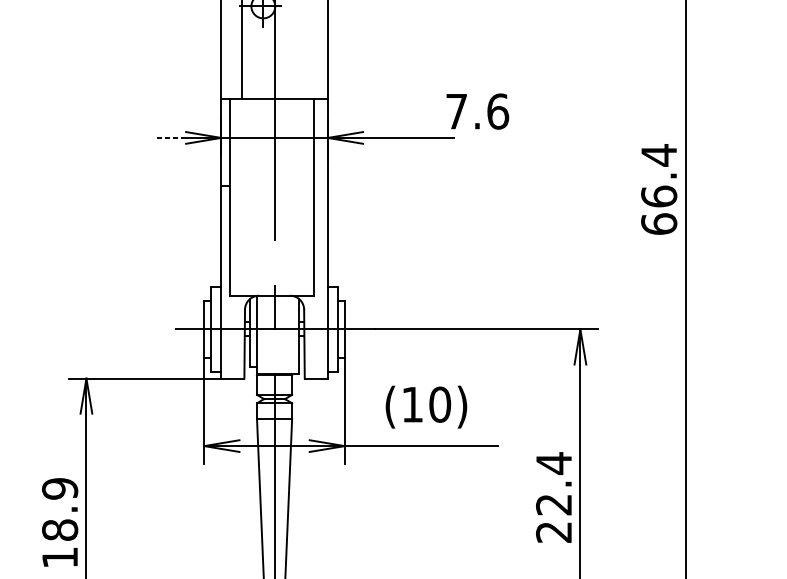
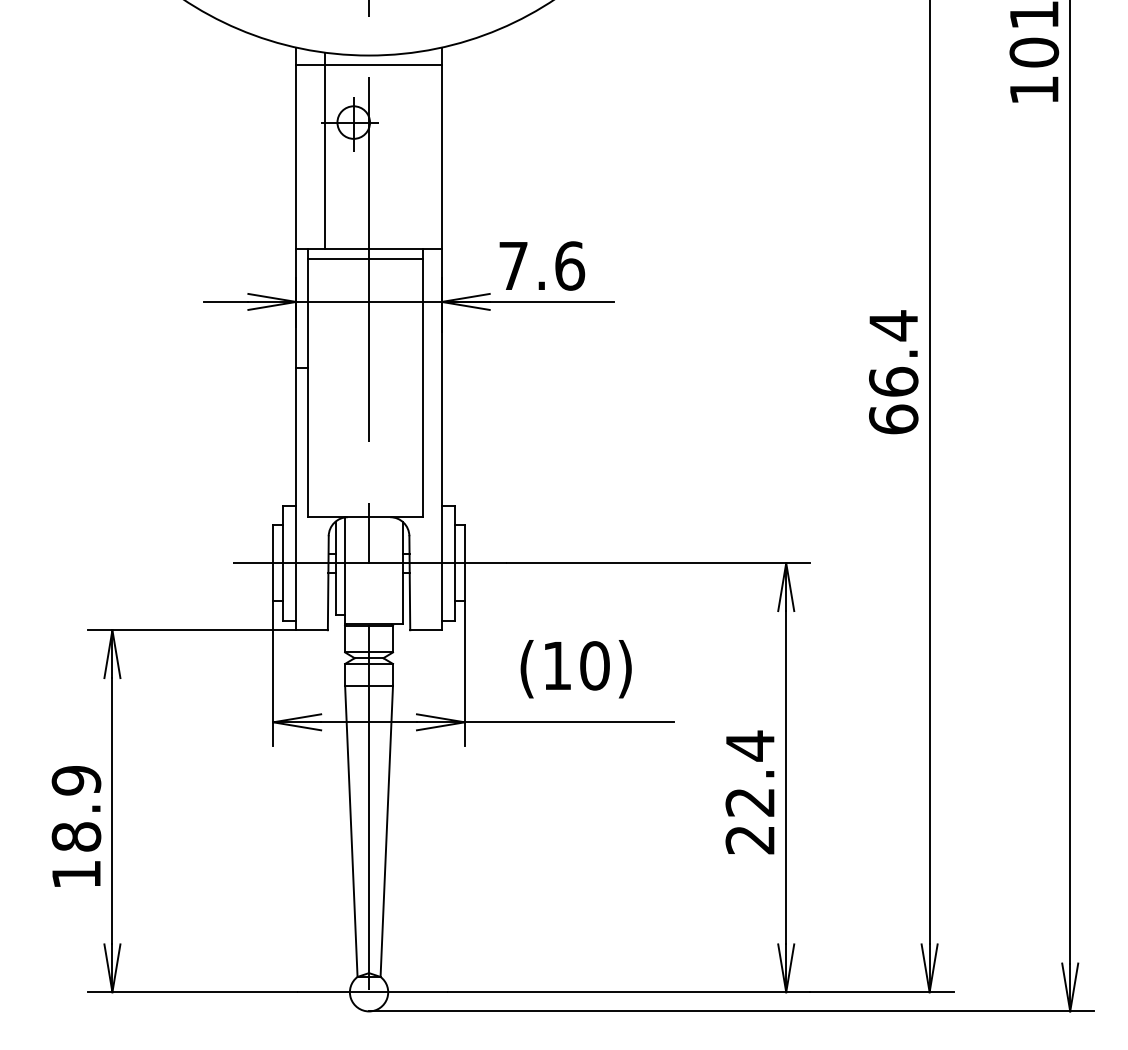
line: (271, 106) -> (364, 258), added
text: (477, 111) -> (542, 265), moved
line: (169, 137) -> (225, 301), dashed -> solid

